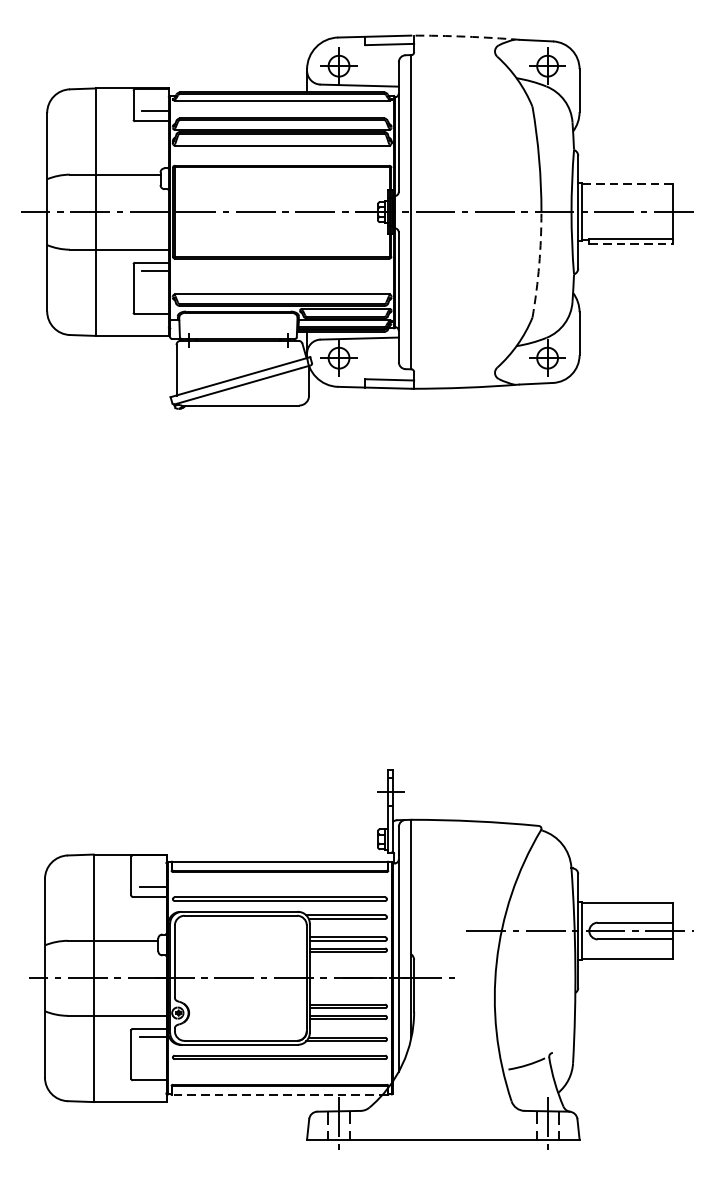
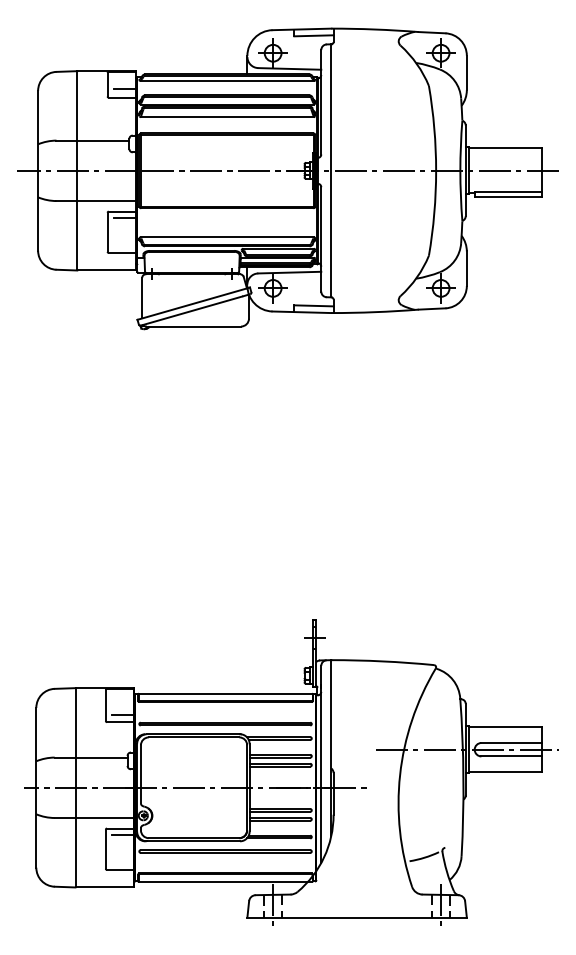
arc: (466, 36) -> (375, 29), dashed -> solid
line: (627, 184) -> (505, 148), dashed -> solid
line: (631, 244) -> (508, 196), dashed -> solid
arc: (539, 265) -> (434, 213), dashed -> solid
line: (279, 1094) -> (225, 881), dashed -> solid

